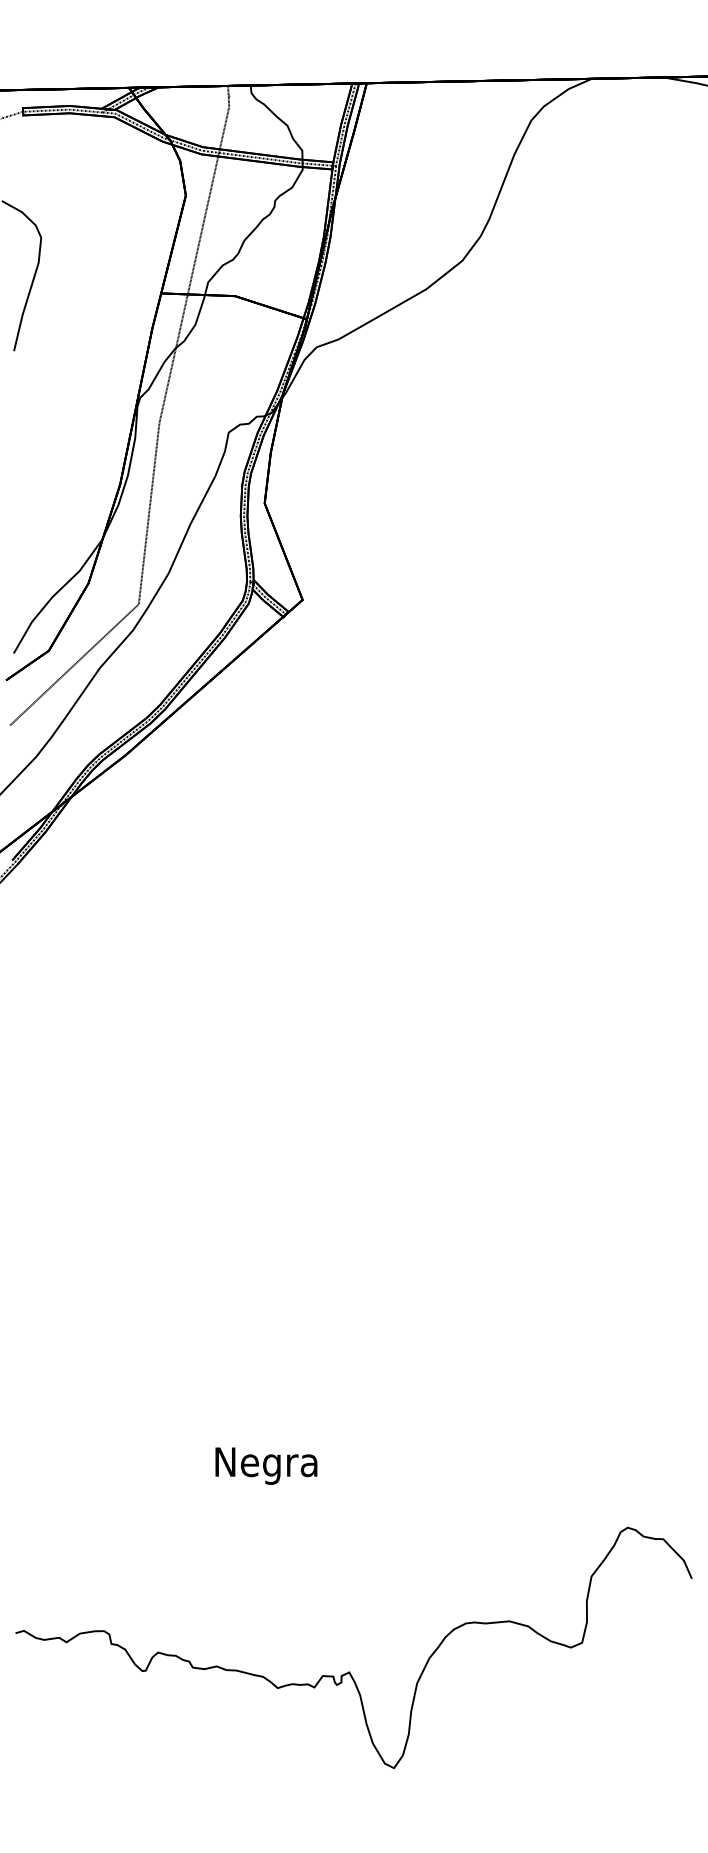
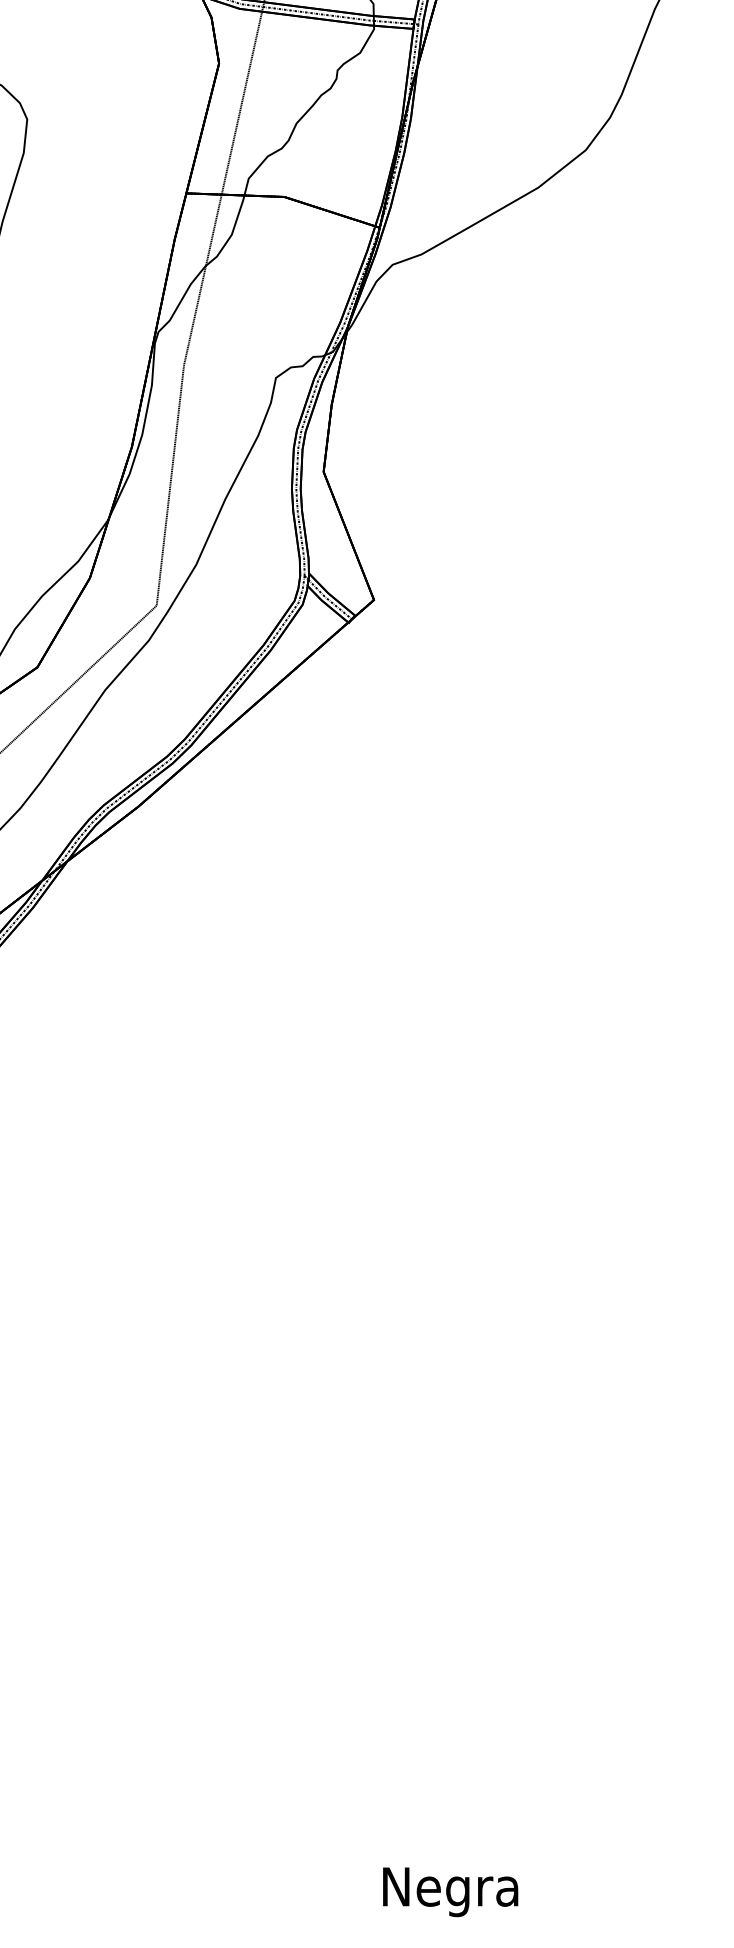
text: (266, 1465) -> (450, 1891), moved

